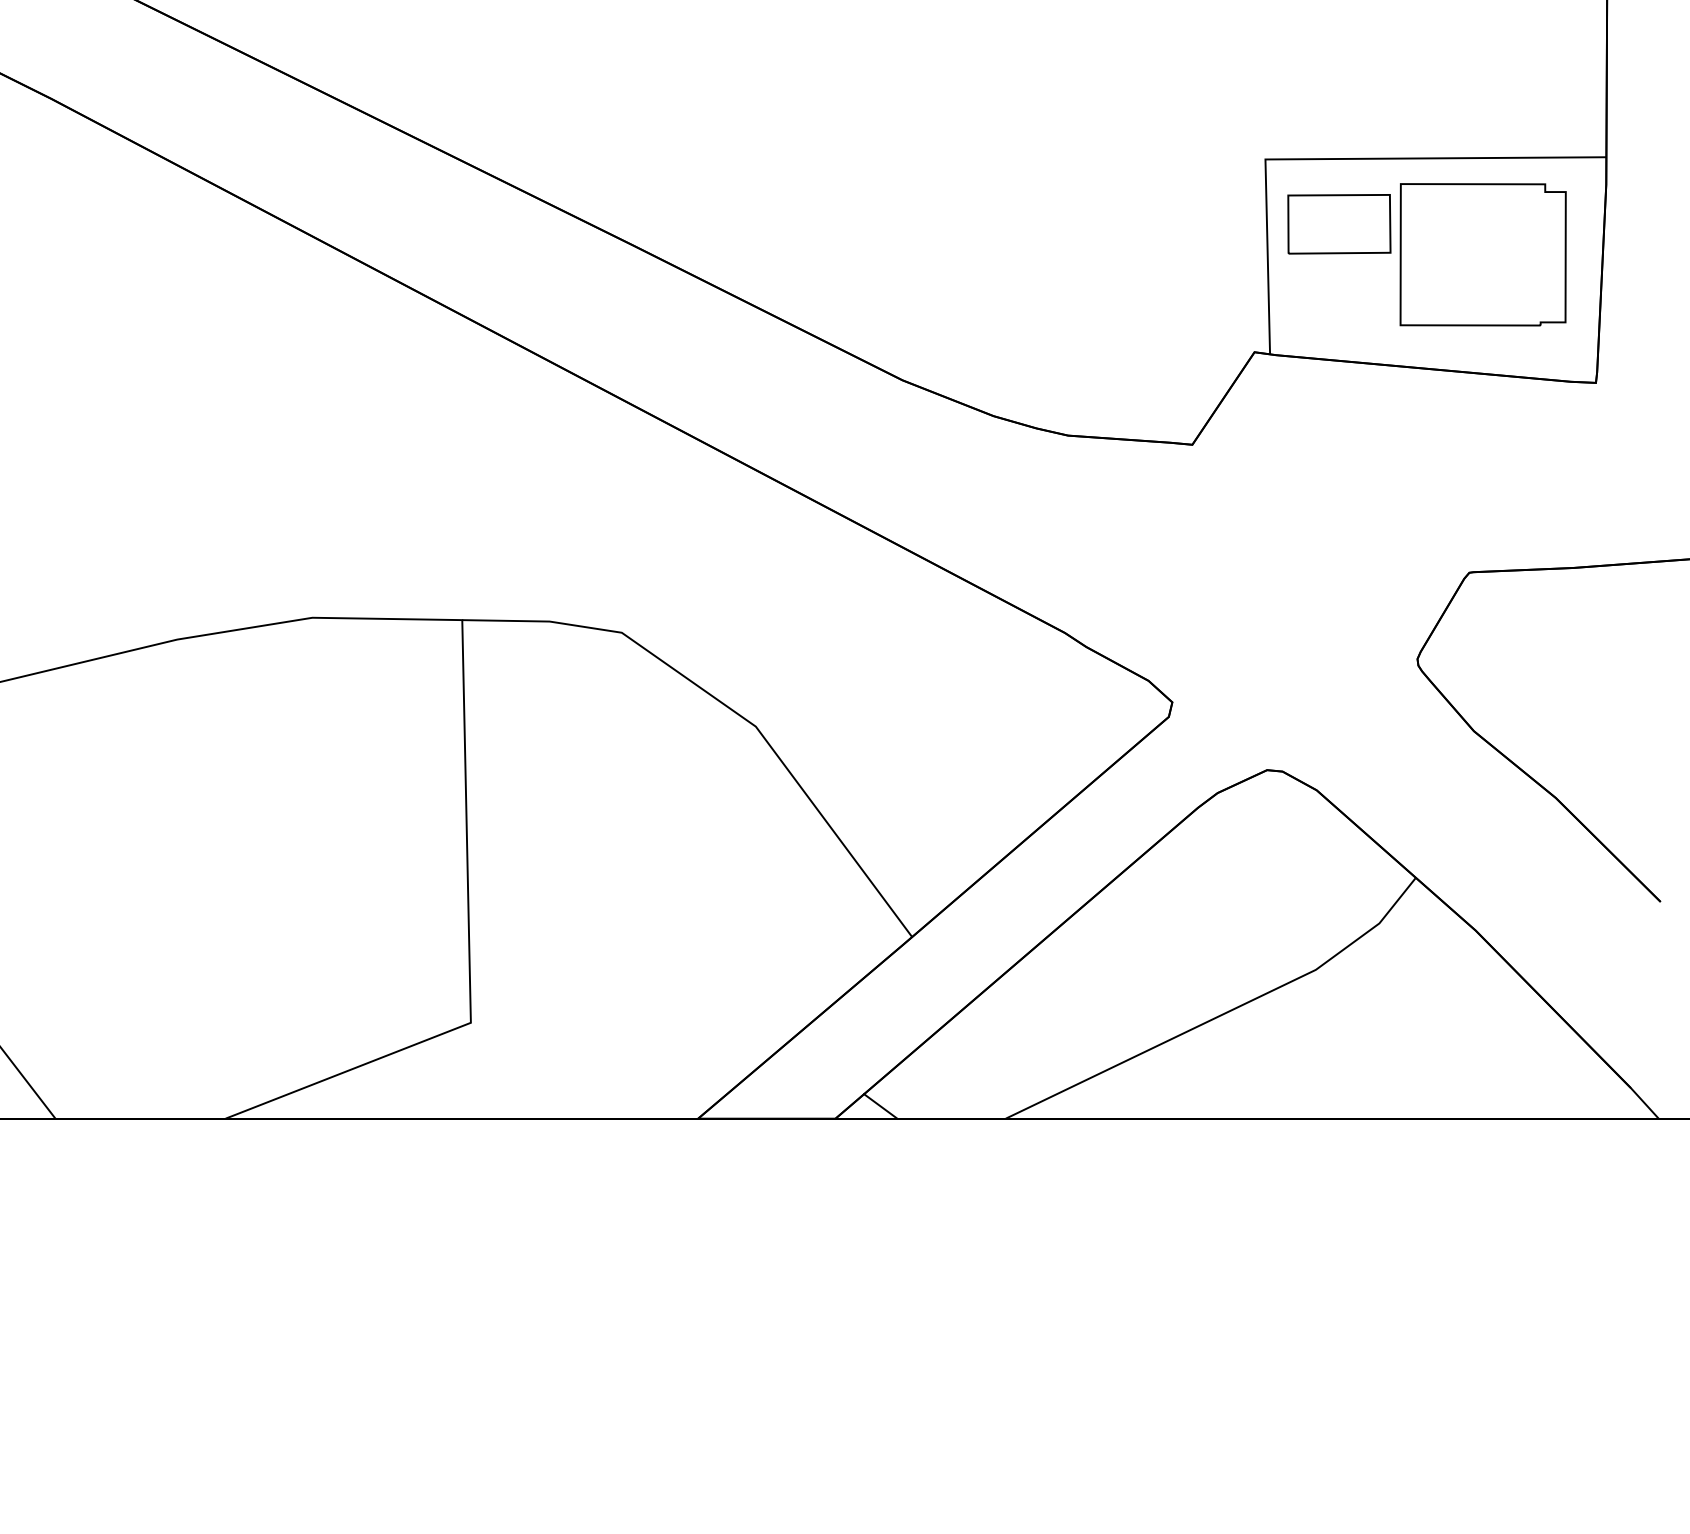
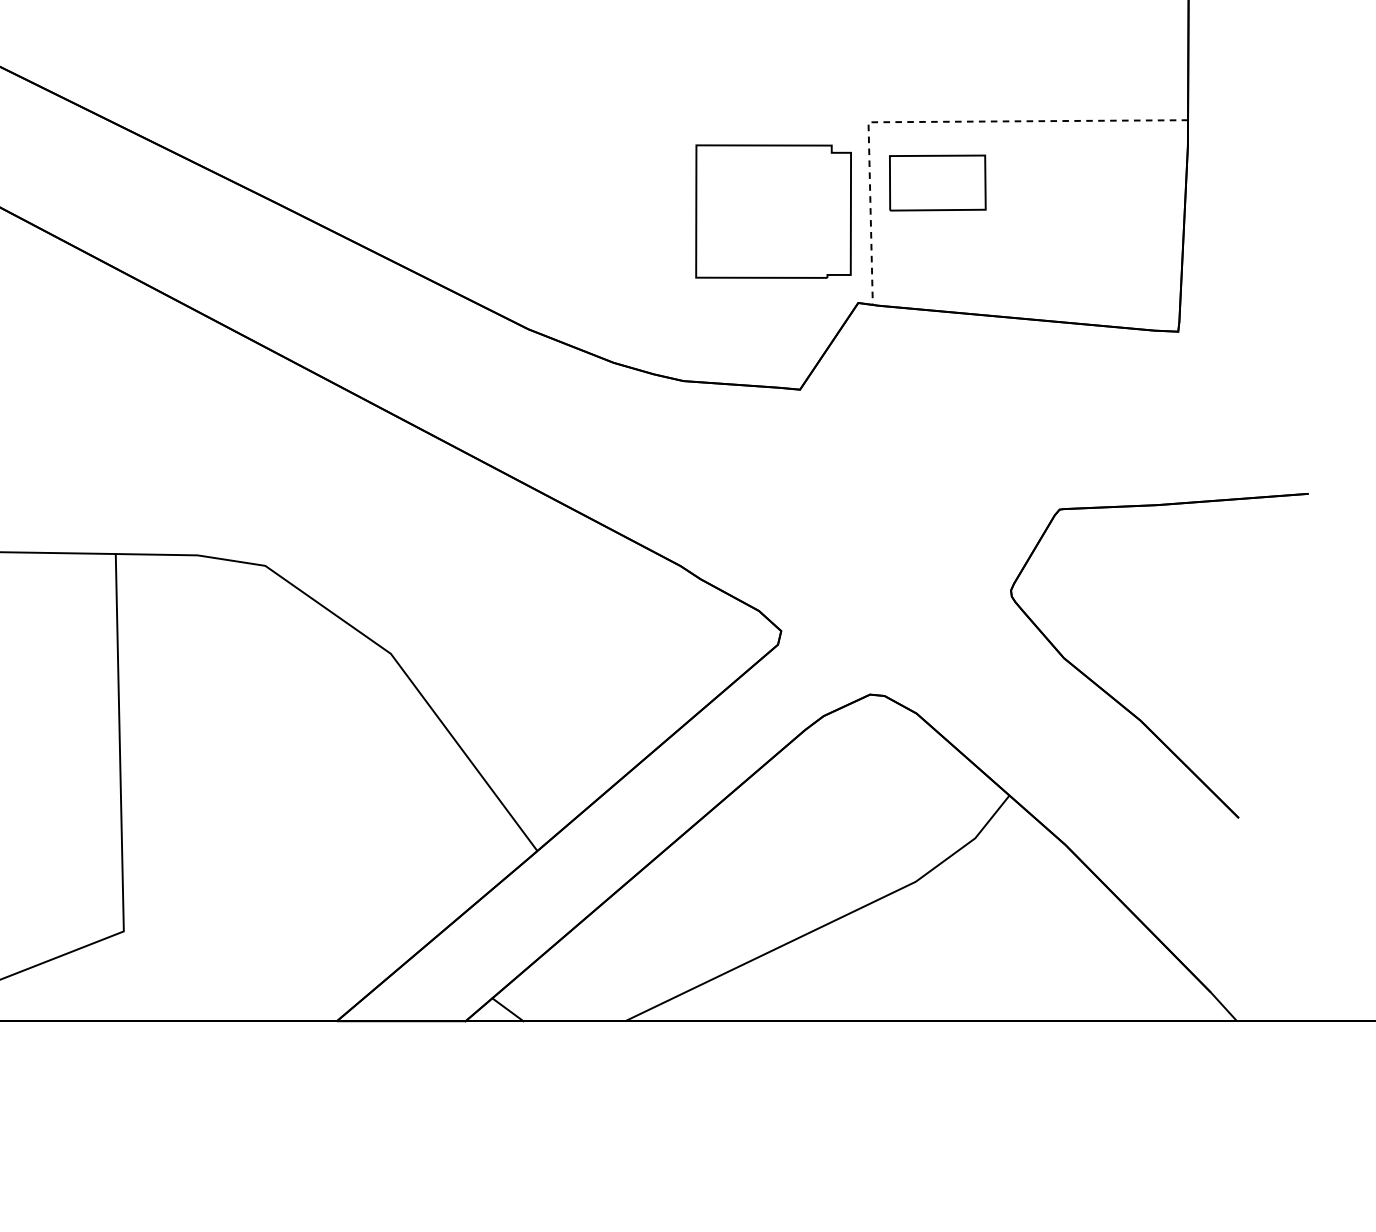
line: (1338, 159) -> (936, 122), solid -> dashed
part: (1482, 254) -> (772, 211), moved

